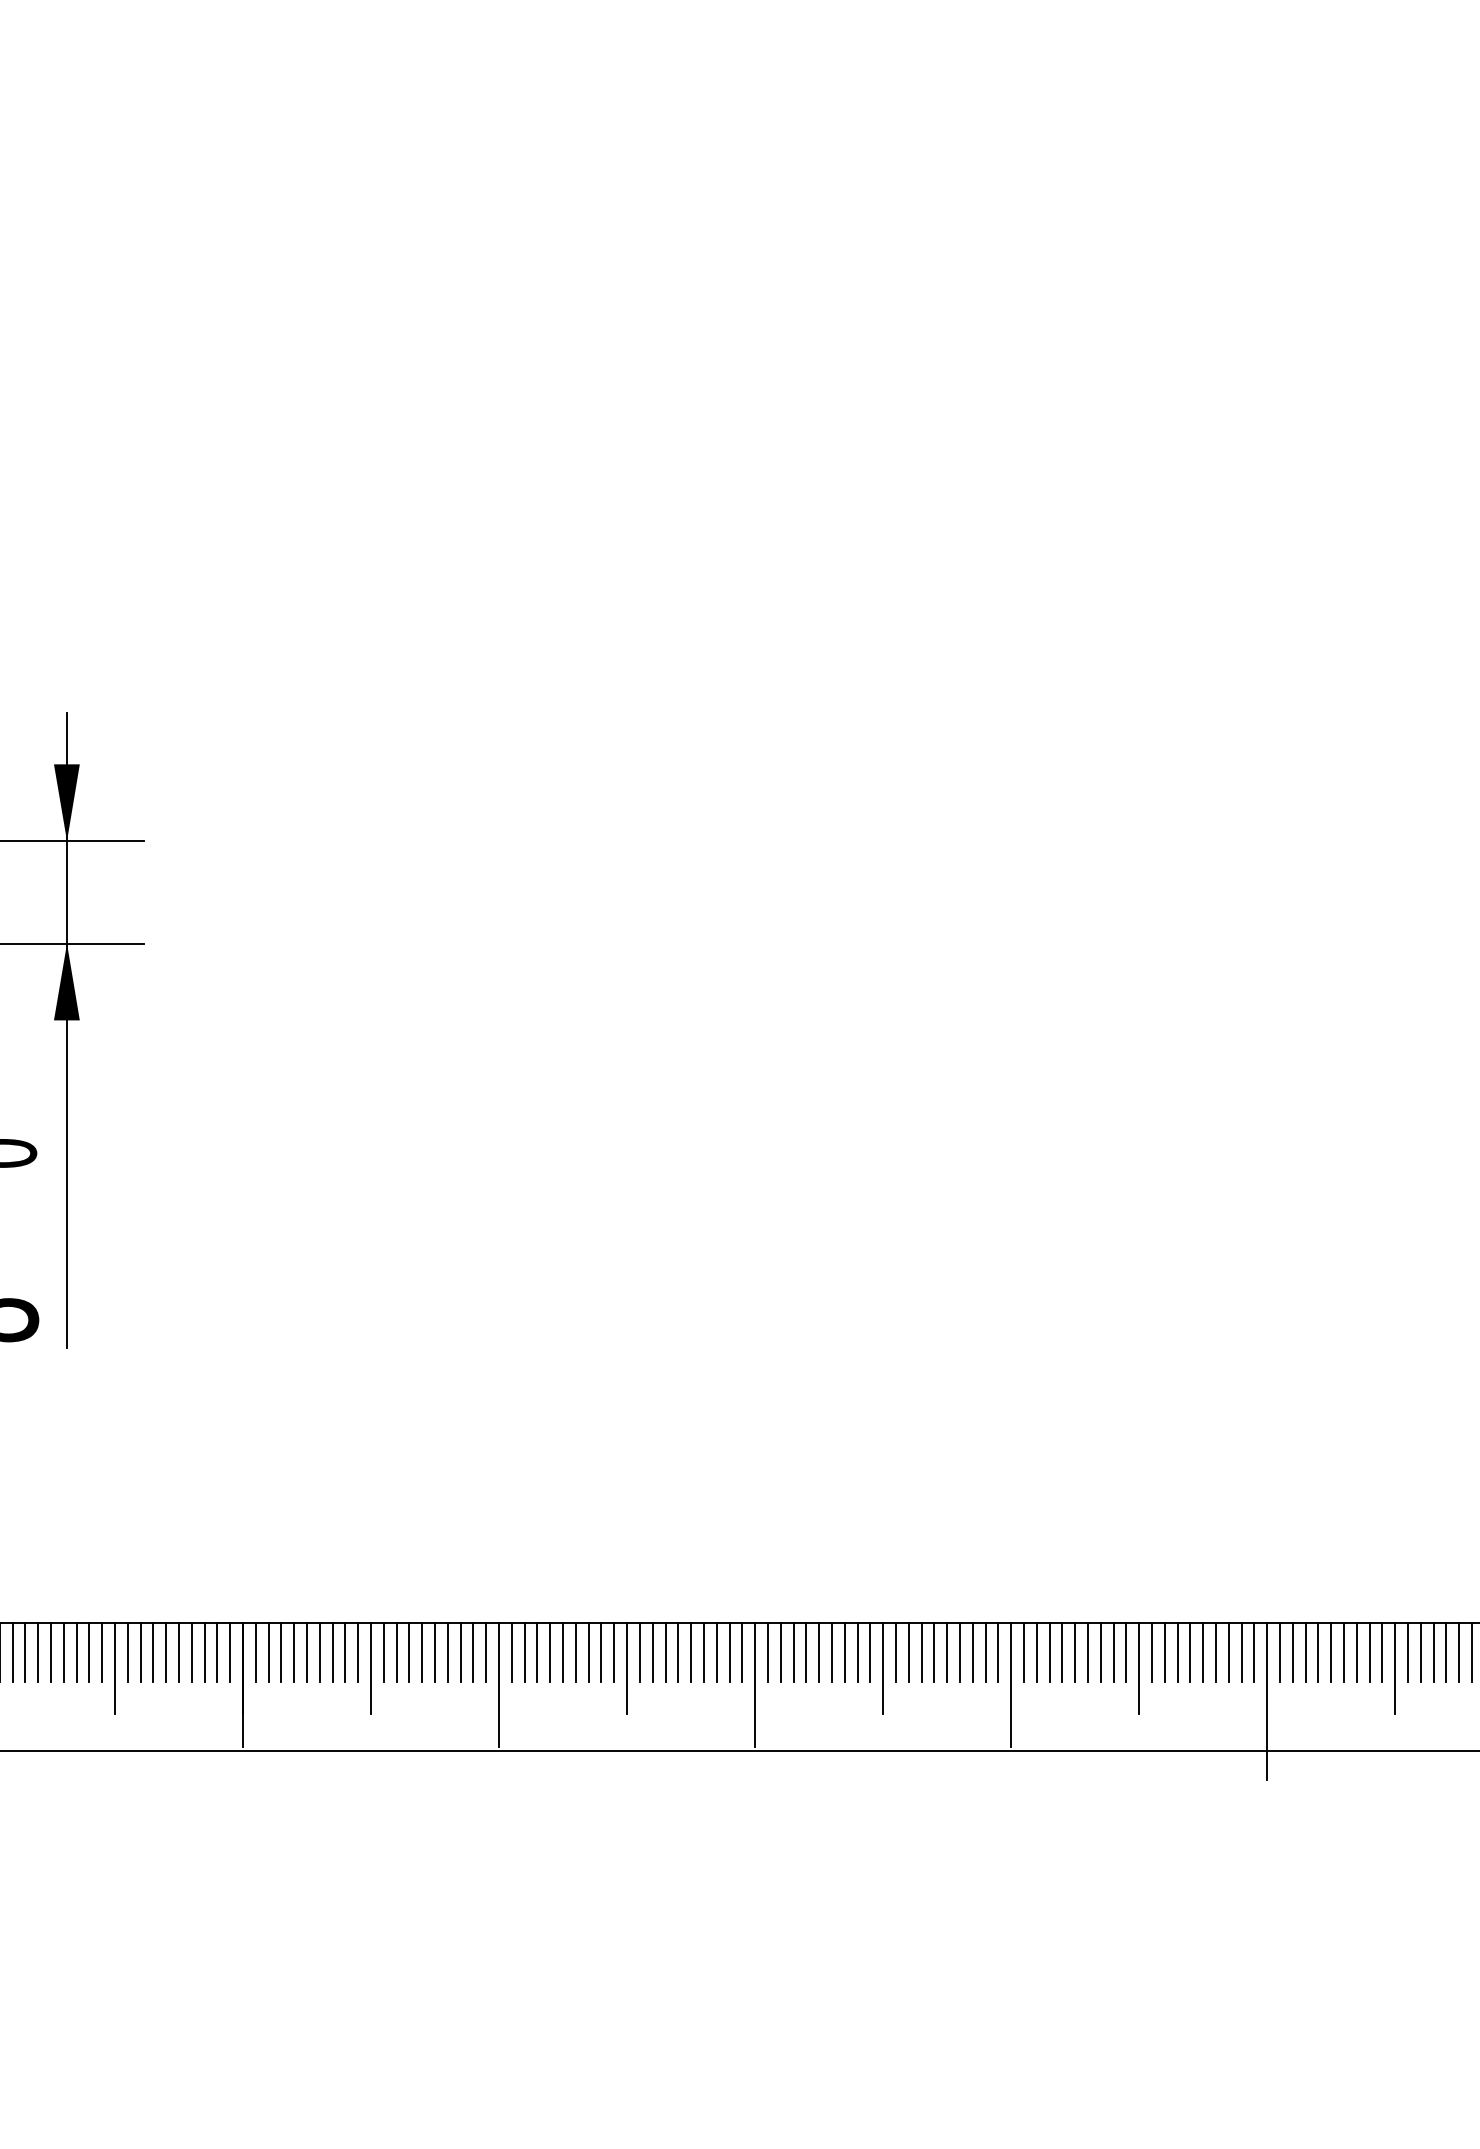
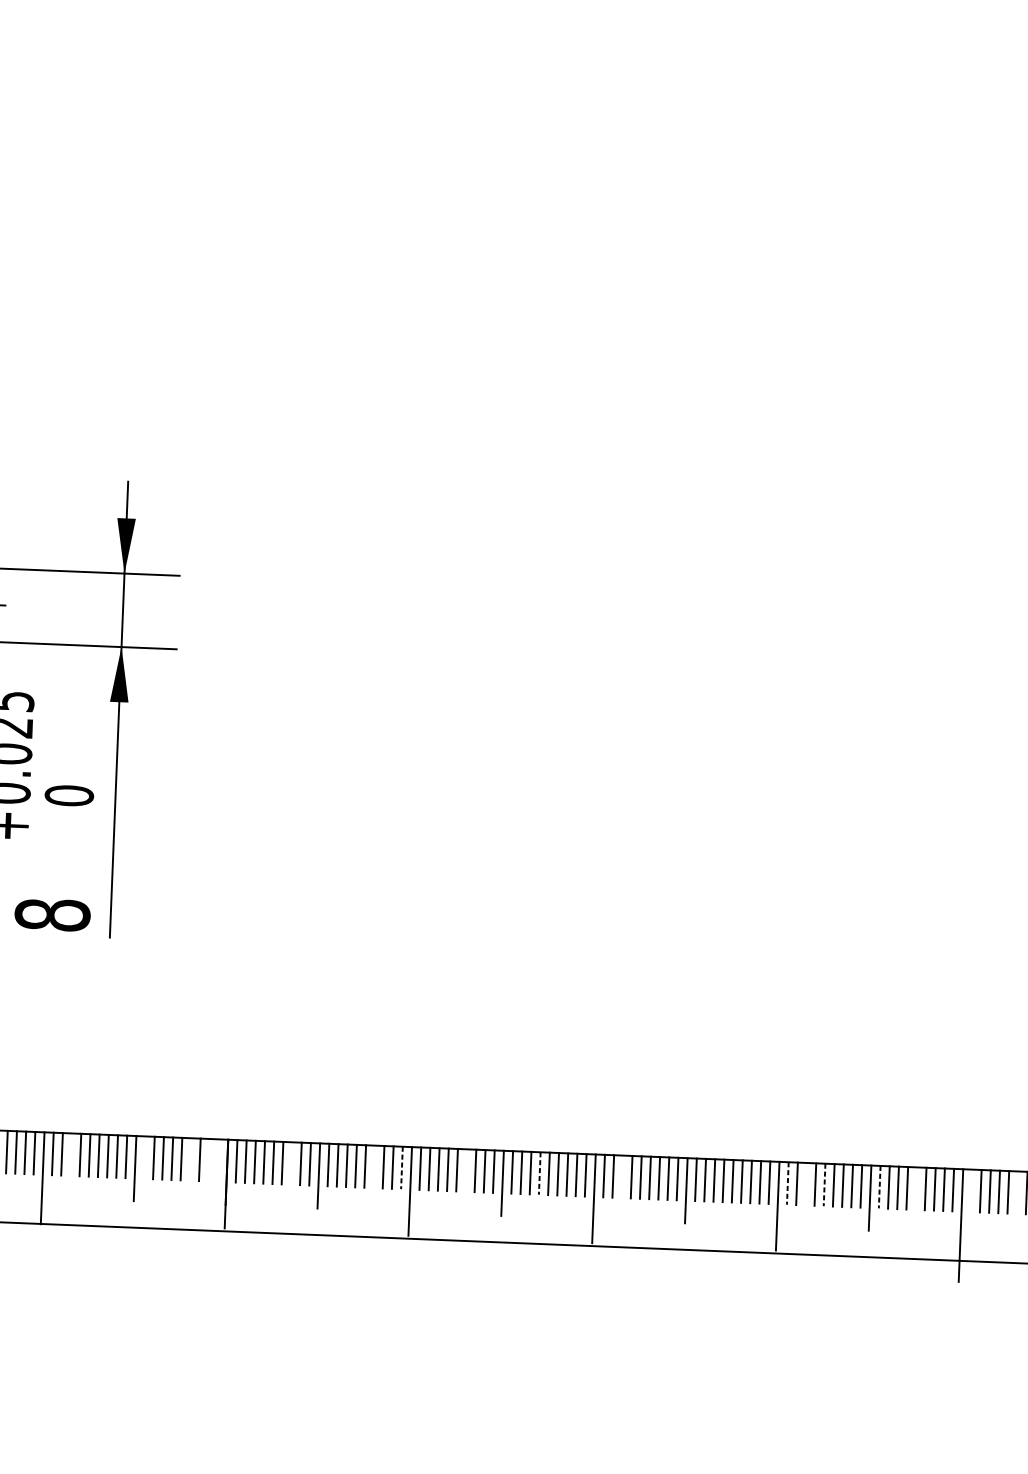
line: (25, 1652) -> (71, 1154), removed
line: (127, 1652) -> (144, 1157), removed
line: (191, 1652) -> (190, 1159), removed
line: (217, 1652) -> (209, 1160), removed
line: (230, 1652) -> (218, 1160), removed
line: (332, 1652) -> (291, 1163), removed
line: (447, 1652) -> (374, 1166), removed
line: (486, 1652) -> (402, 1167), solid -> dashed
line: (575, 1652) -> (466, 1170), removed
line: (678, 1652) -> (539, 1173), solid -> dashed
line: (793, 1652) -> (622, 1176), removed
line: (1023, 1652) -> (787, 1183), solid -> dashed
line: (1049, 1652) -> (806, 1184), removed
line: (1075, 1652) -> (824, 1184), solid -> dashed
line: (1151, 1652) -> (879, 1187), solid -> dashed
line: (1203, 1652) -> (916, 1188), removed
line: (1280, 1652) -> (971, 1190), removed
line: (1344, 1652) -> (1017, 1192), removed

